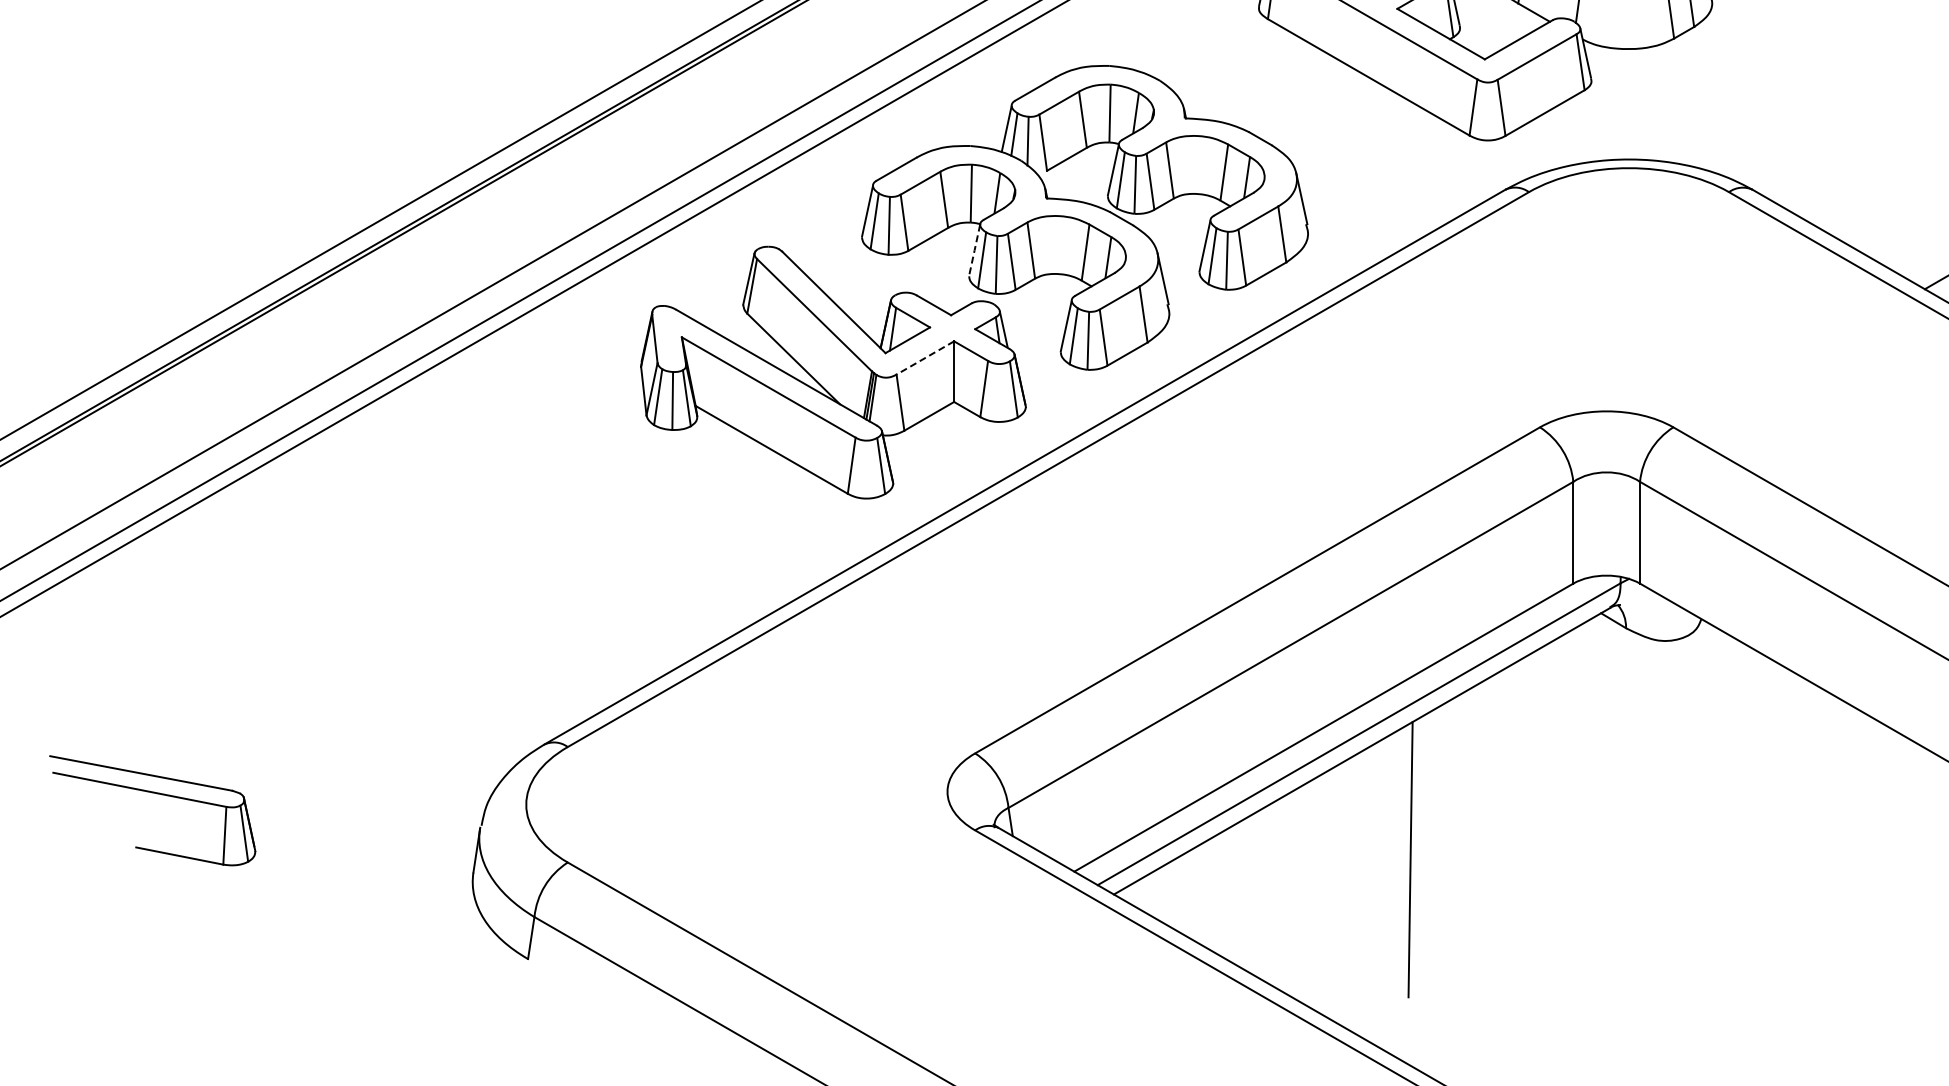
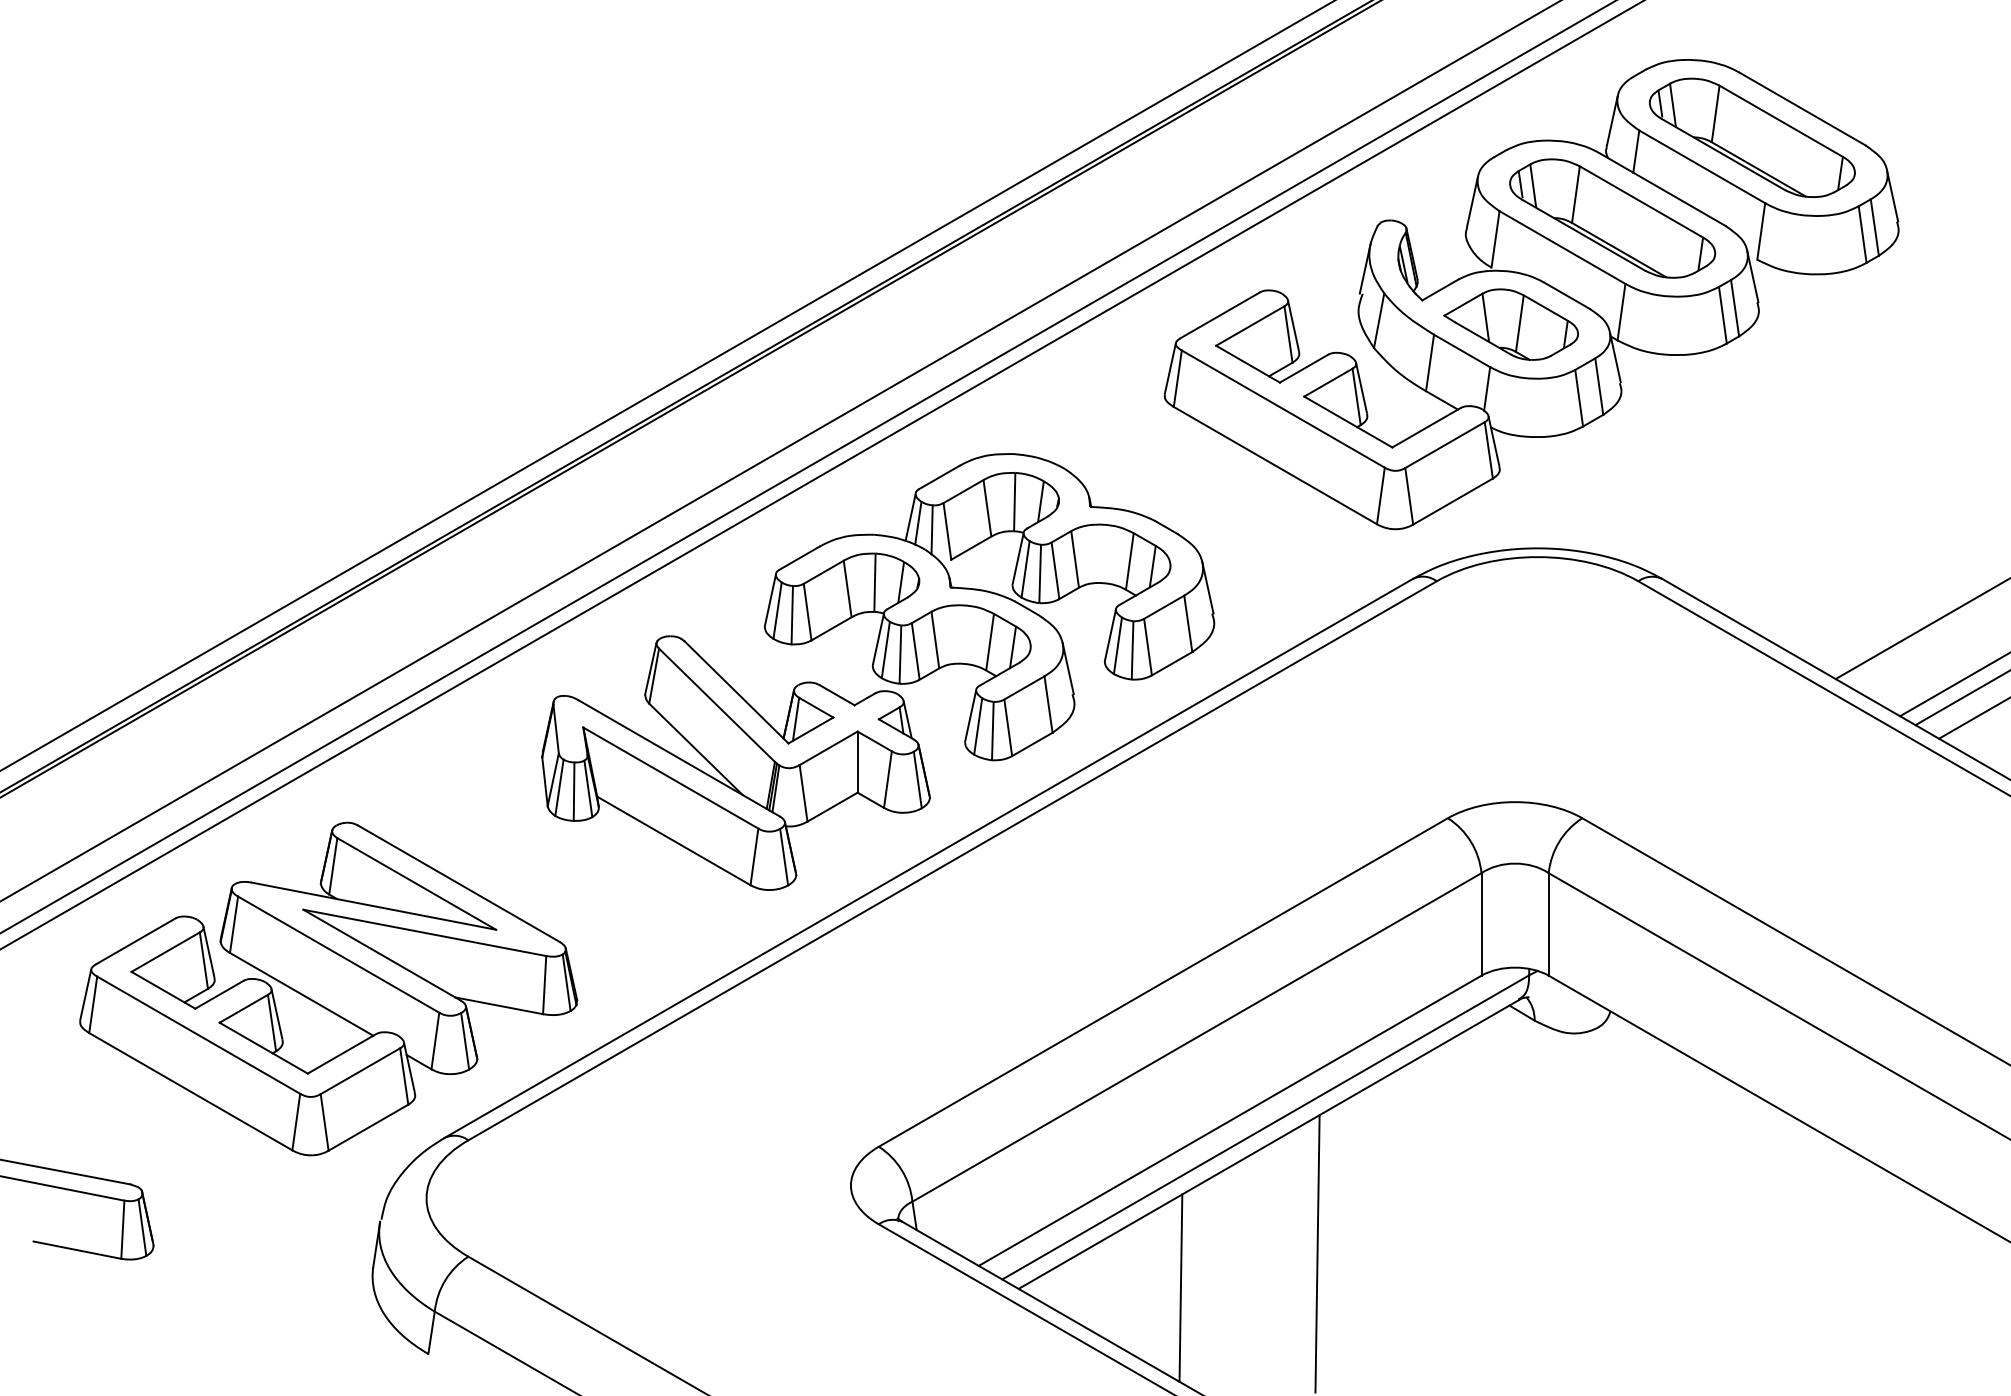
line: (974, 250) -> (878, 640), dashed -> solid
line: (925, 358) -> (828, 748), dashed -> solid
part: (428, 596) -> (328, 988), added
line: (1274, 893) -> (1180, 1287), added

